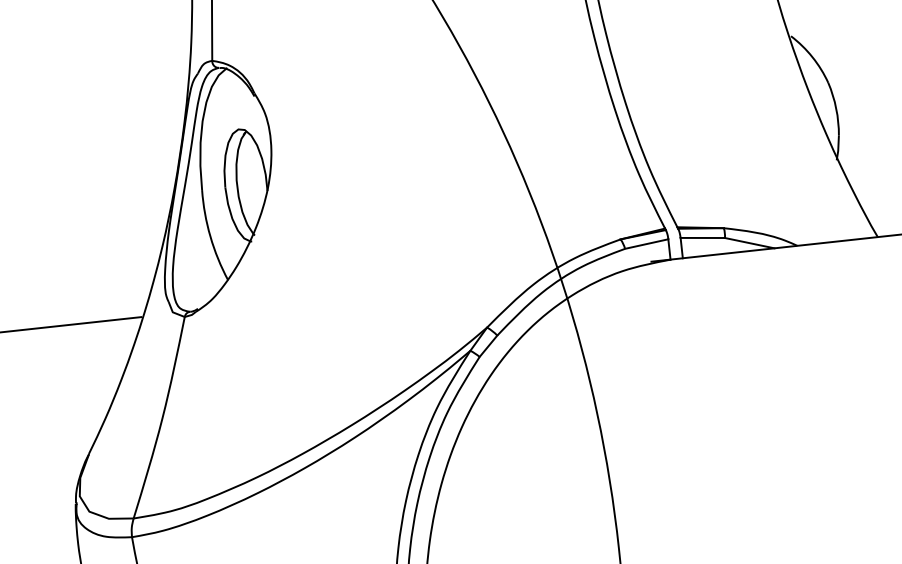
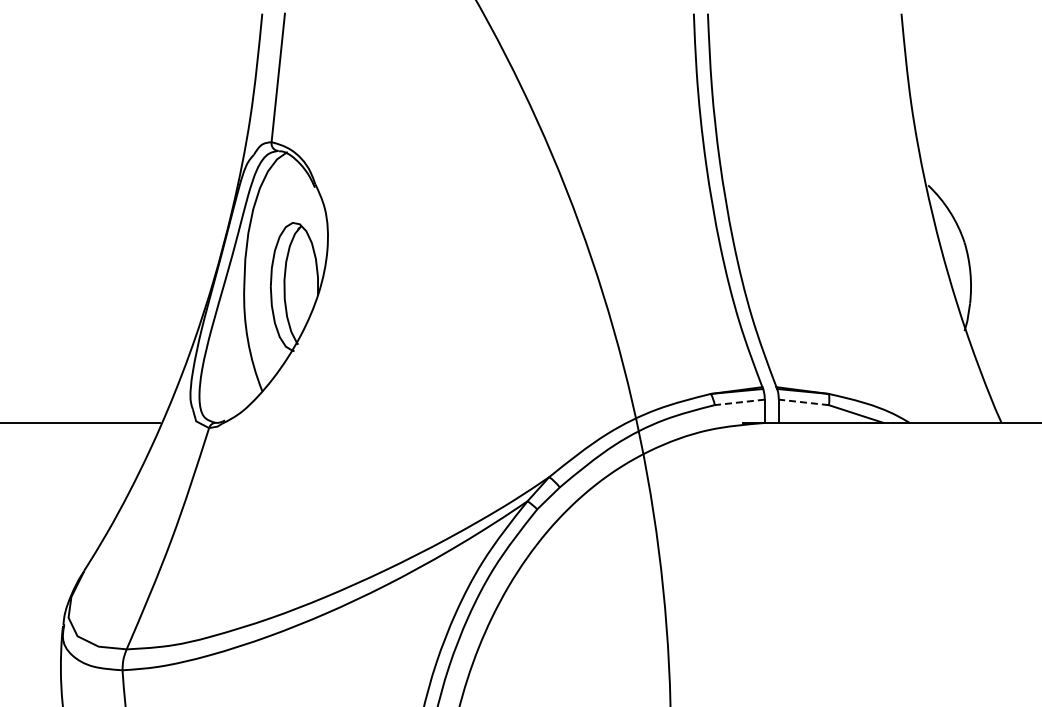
line: (702, 238) -> (803, 402), solid -> dashed
line: (646, 244) -> (739, 402), solid -> dashed

